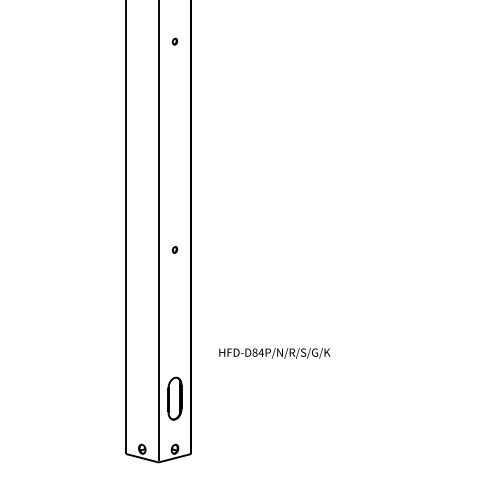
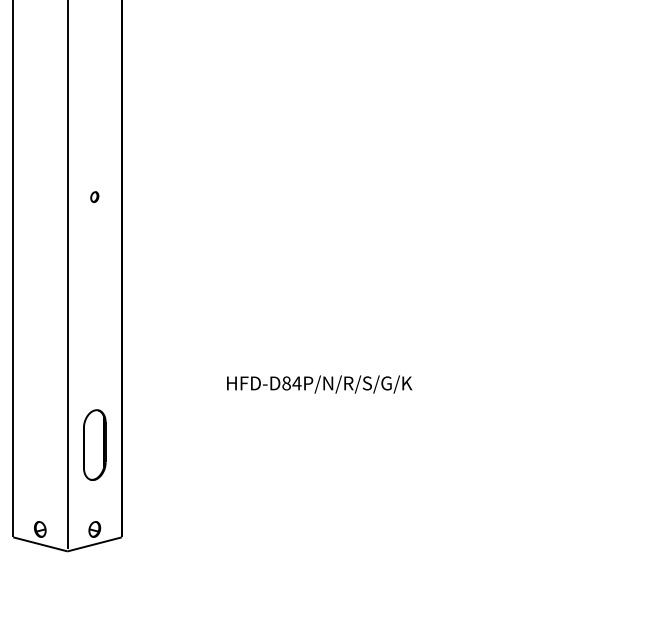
text: (274, 353) -> (319, 384), moved

